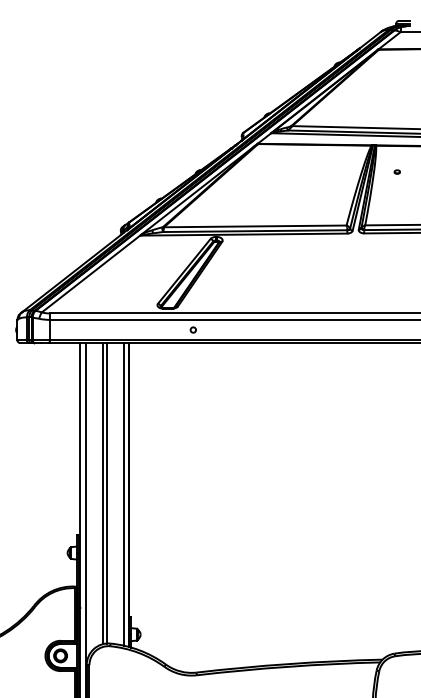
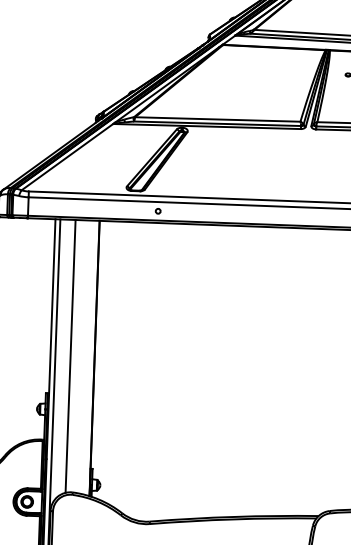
line: (106, 492) -> (74, 355), removed
line: (123, 493) -> (89, 356), removed

